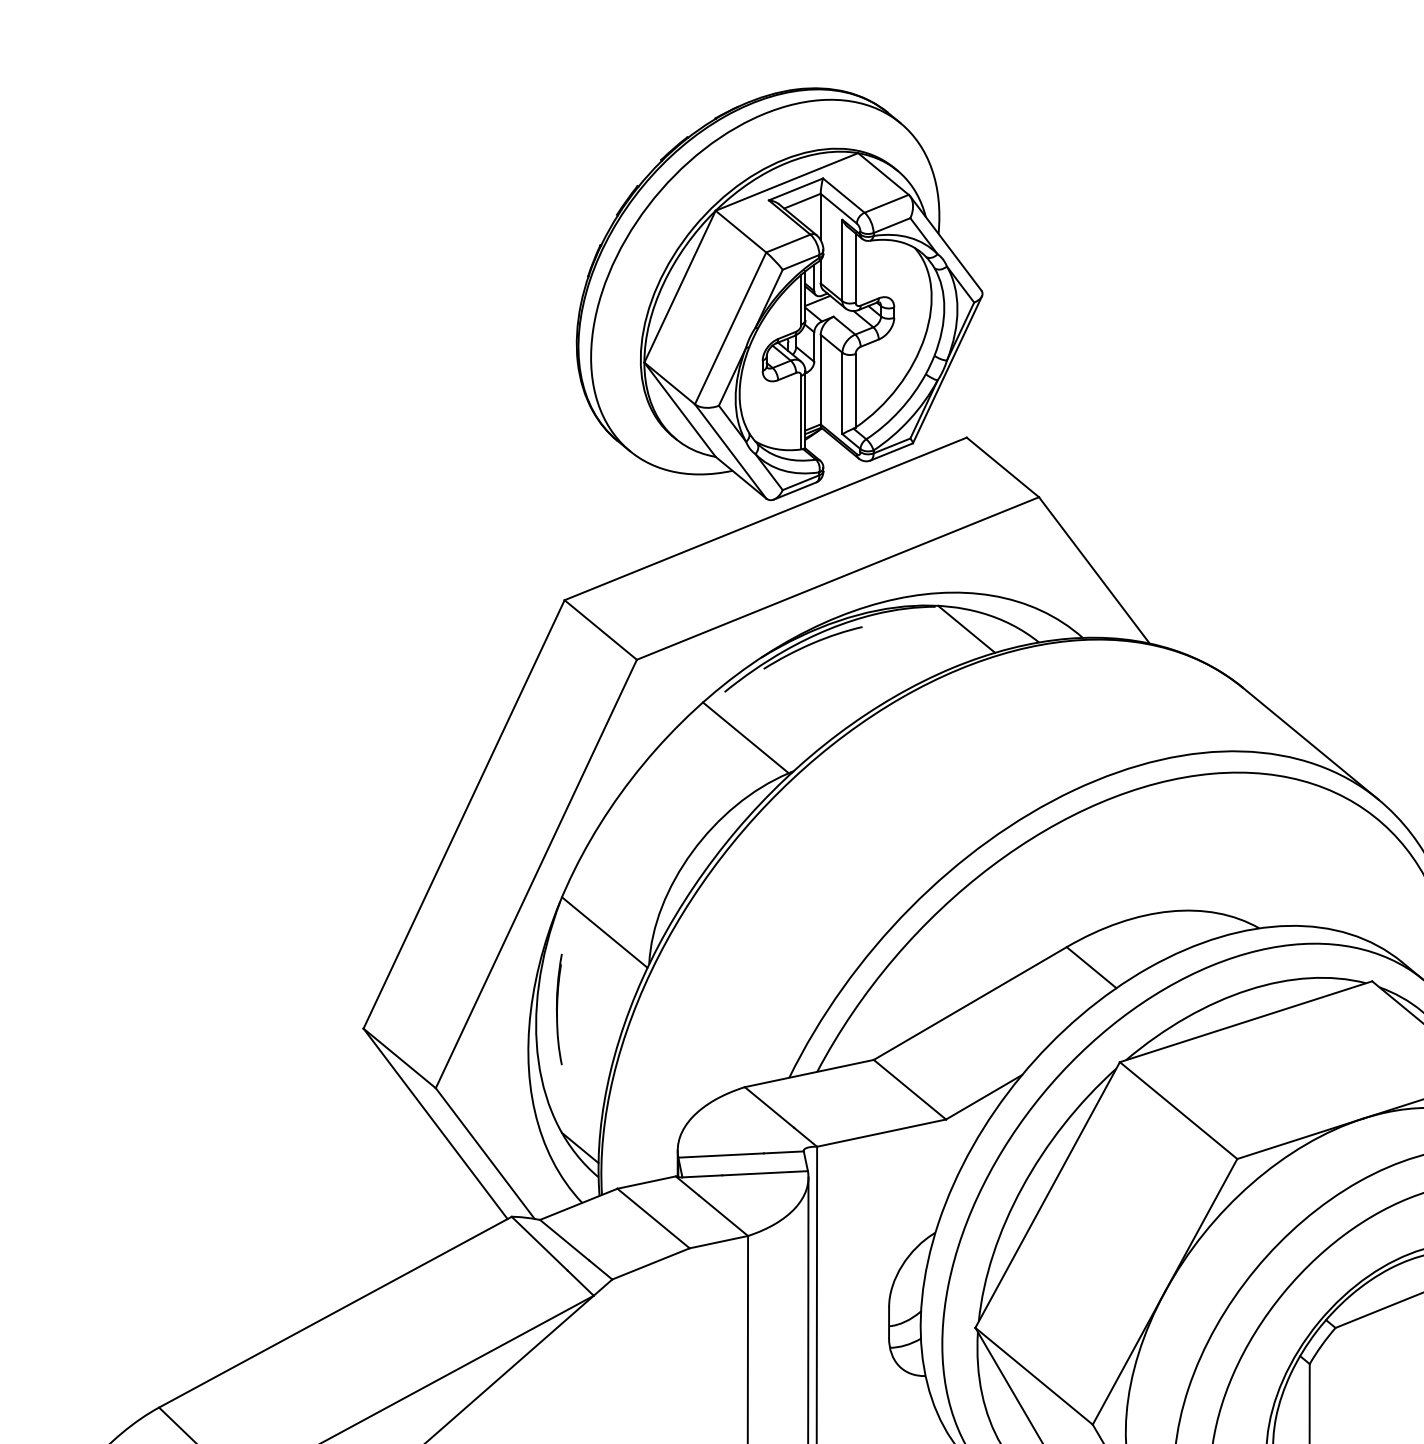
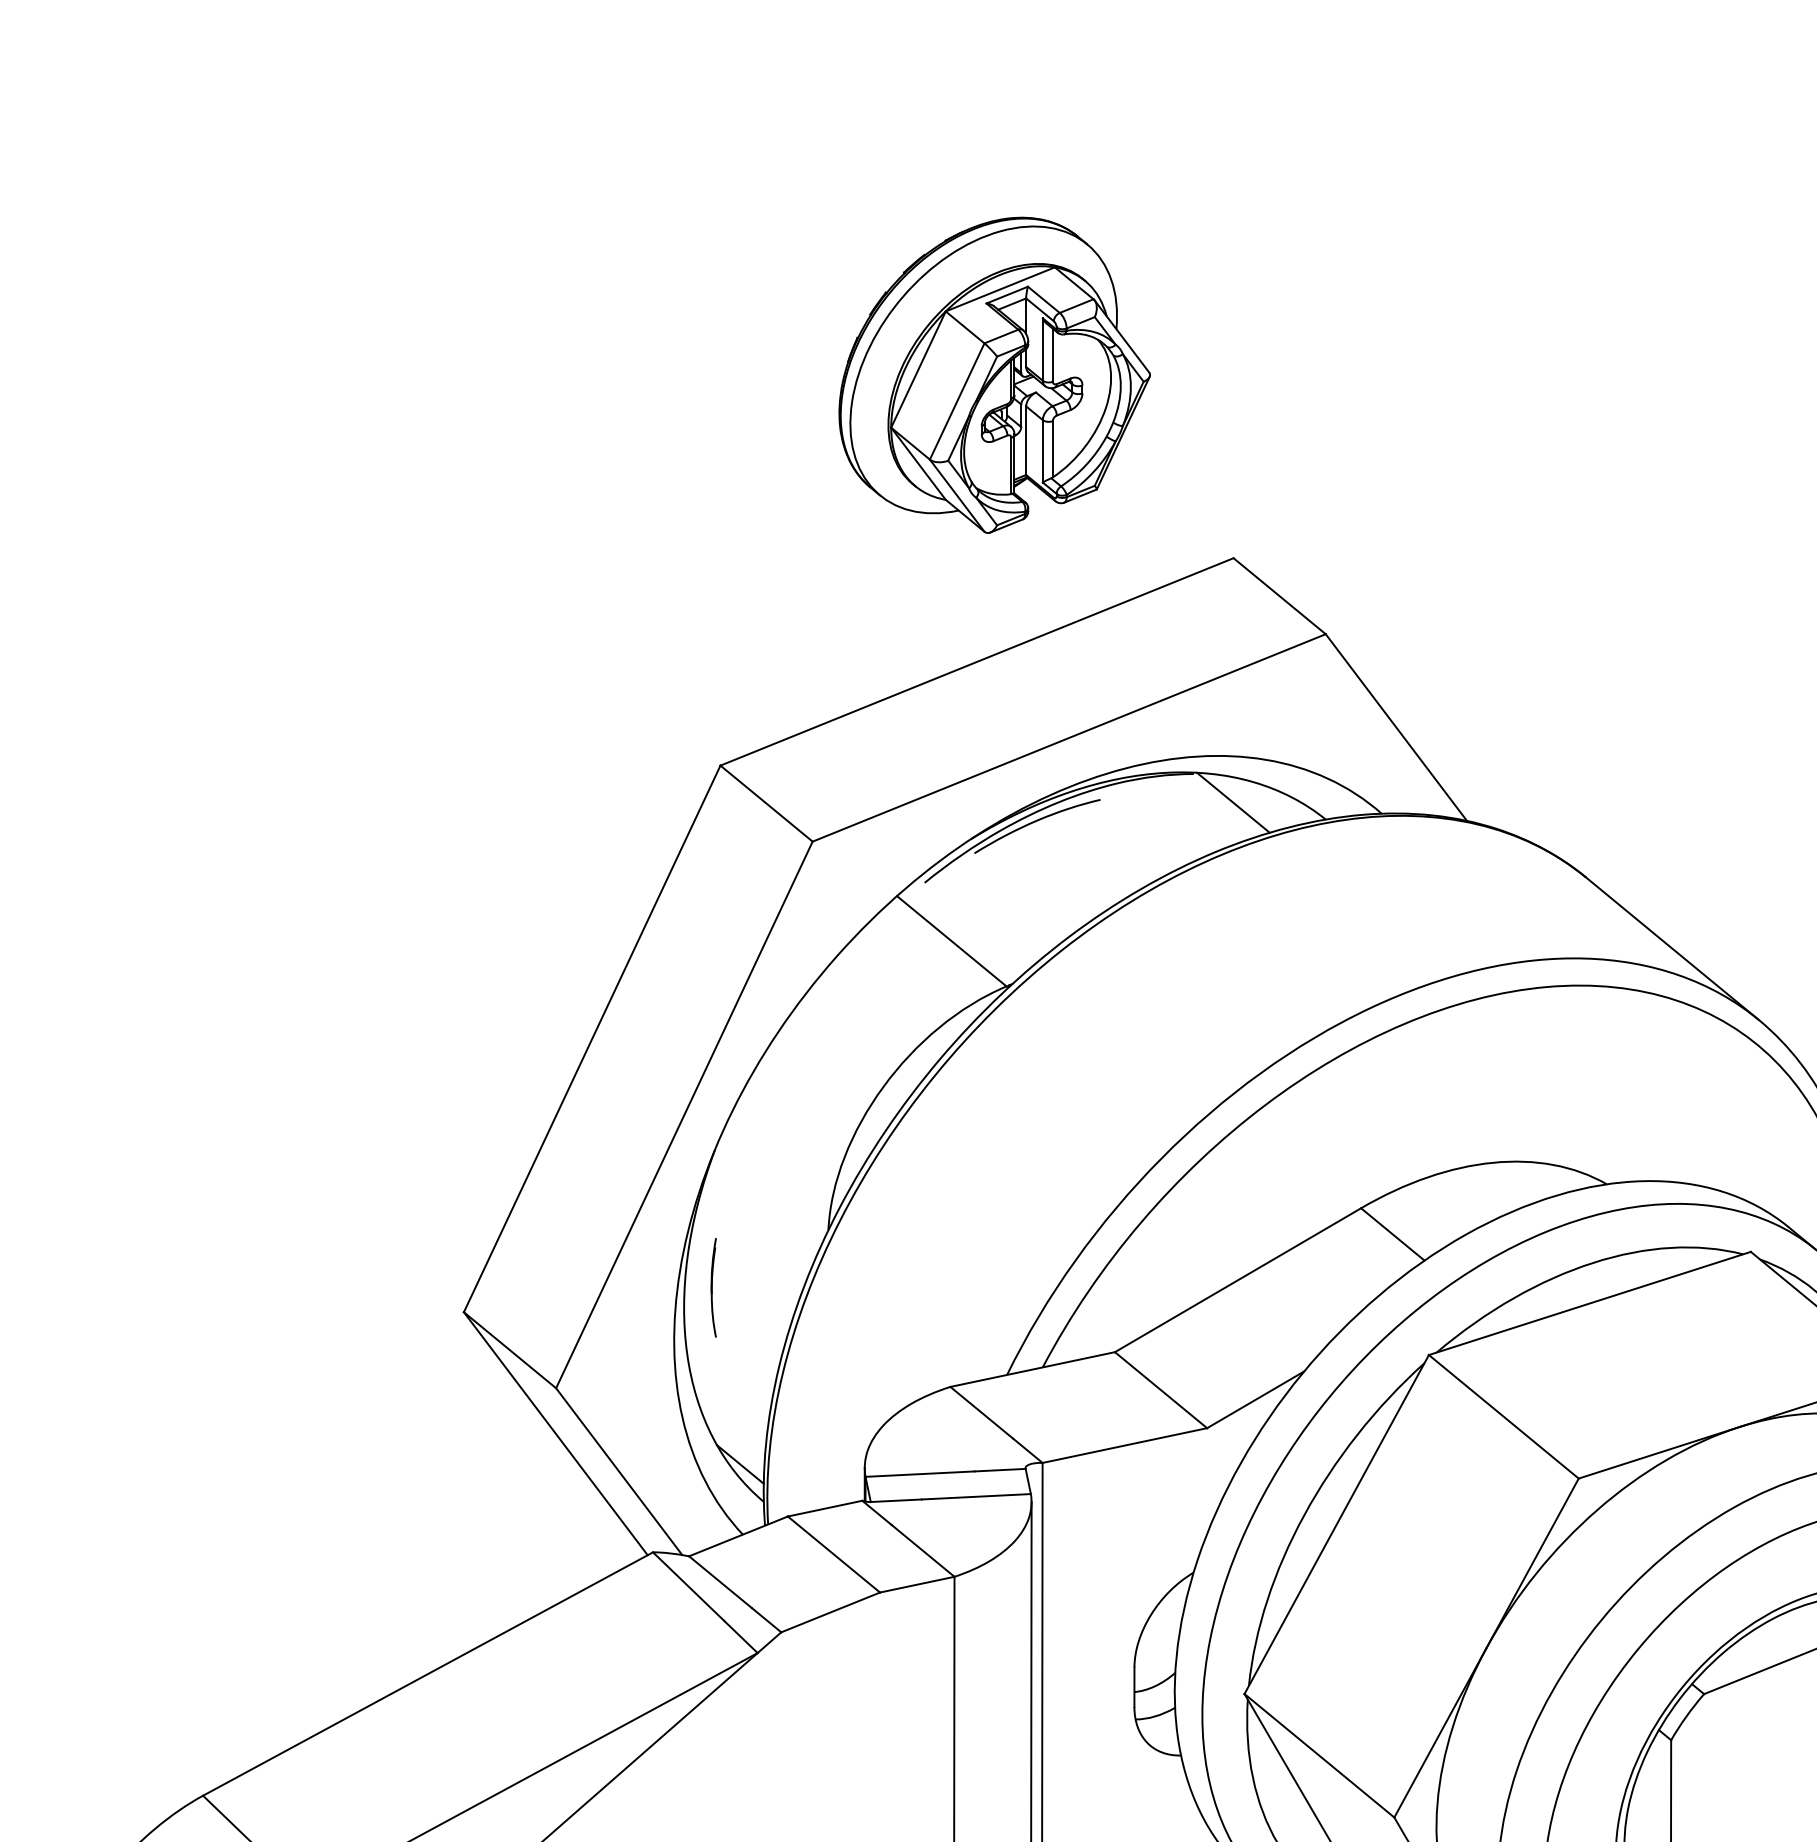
part: (779, 294) -> (994, 375), size x0.6
line: (604, 932) -> (771, 1189), removed
part: (559, 1009) -> (713, 1287), size x0.7

